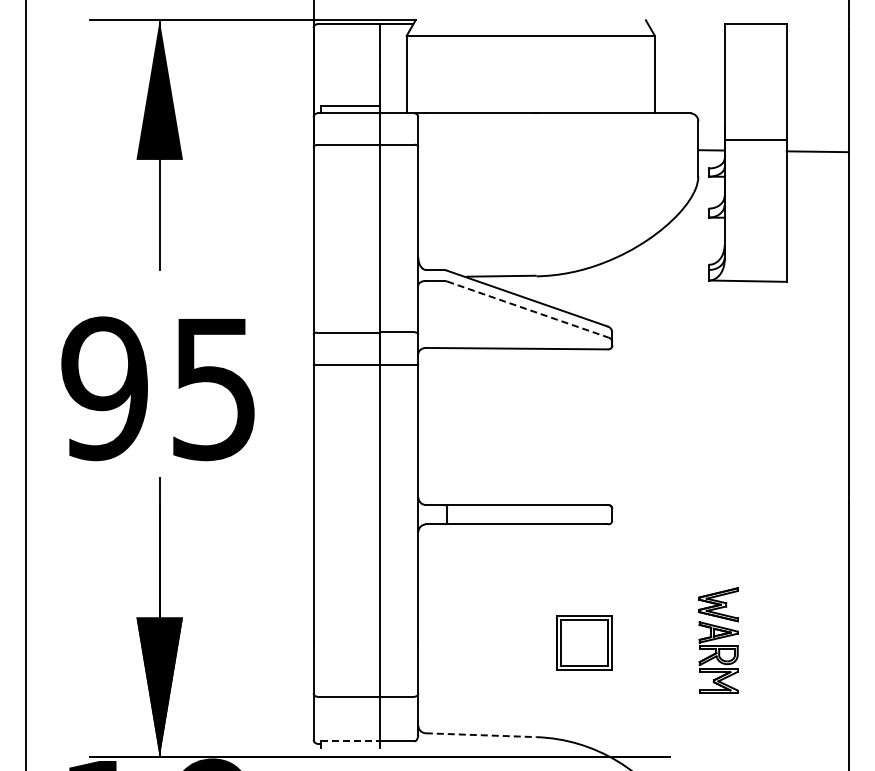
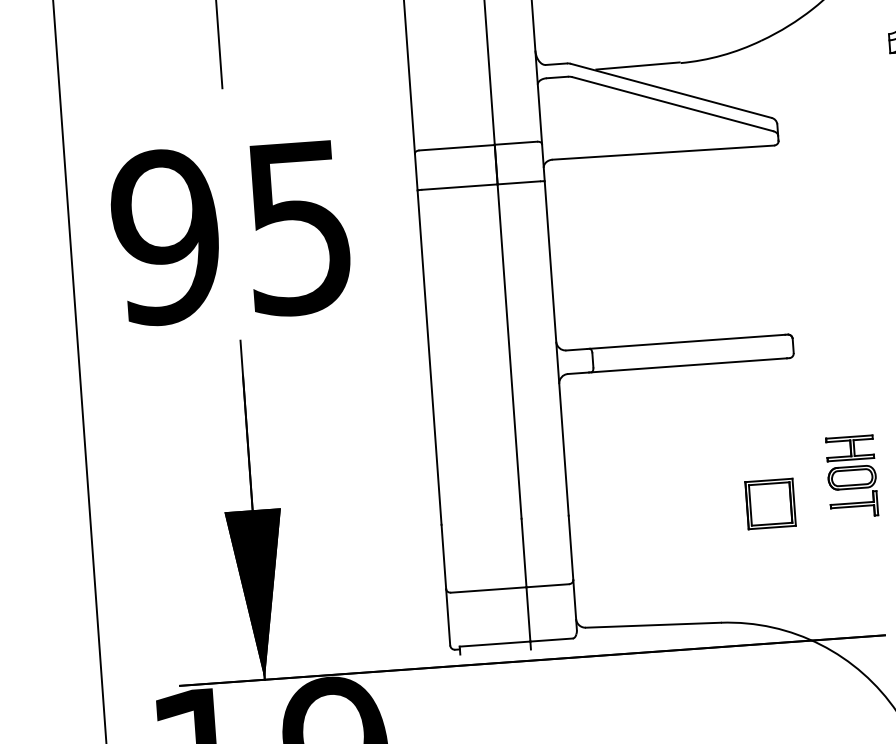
line: (528, 309) -> (673, 104), dashed -> solid
part: (652, 625) -> (851, 477), added
part: (584, 642) -> (770, 503), size x0.71
line: (481, 735) -> (653, 625), dashed -> solid
line: (350, 741) -> (495, 644), dashed -> solid

